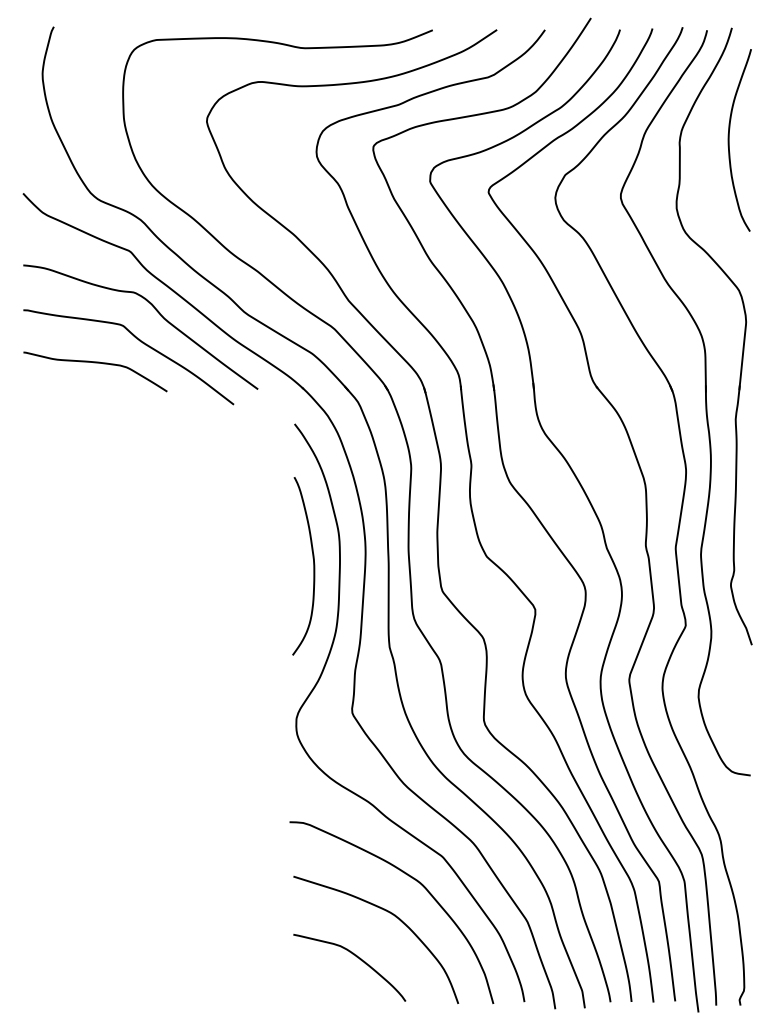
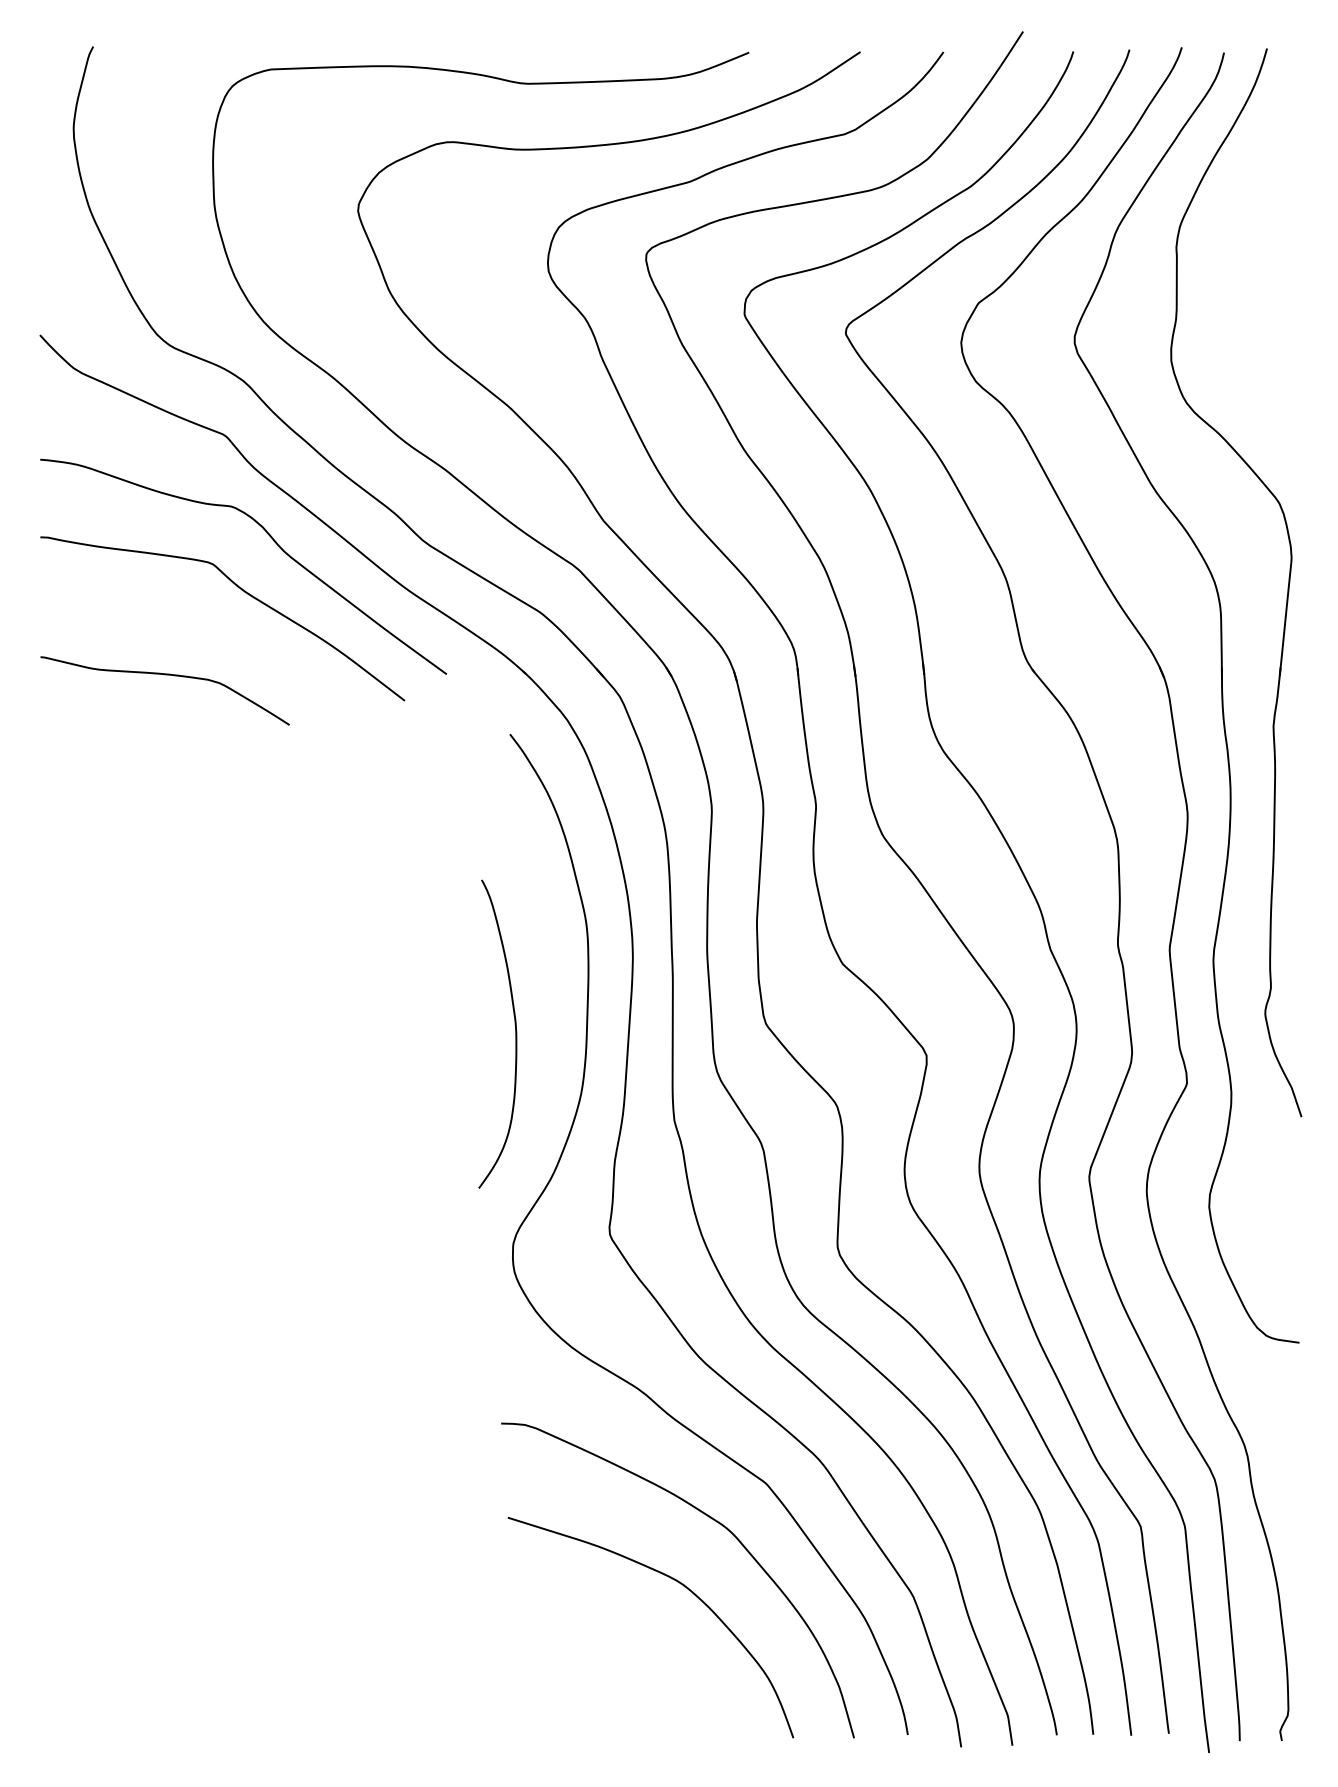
curve: (729, 140) -> (1262, 243), removed
curve: (95, 363) -> (165, 676), moved
curve: (313, 566) -> (514, 1034), moved
curve: (356, 957) -> (617, 1657), removed

